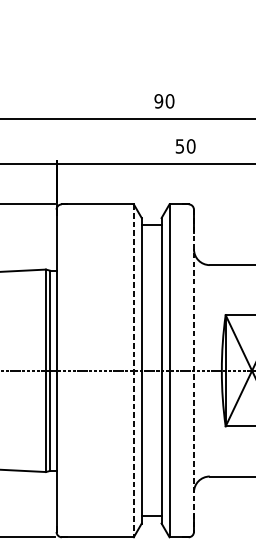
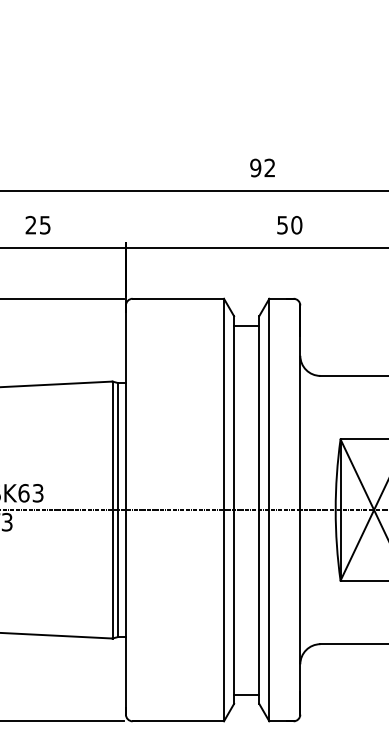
text: (169, 100) -> (269, 167), 90 -> 92
line: (134, 371) -> (224, 510), dashed -> solid
line: (194, 371) -> (300, 510), dashed -> solid

